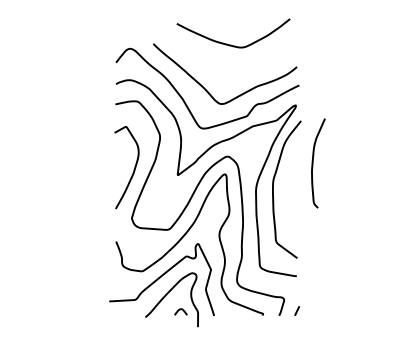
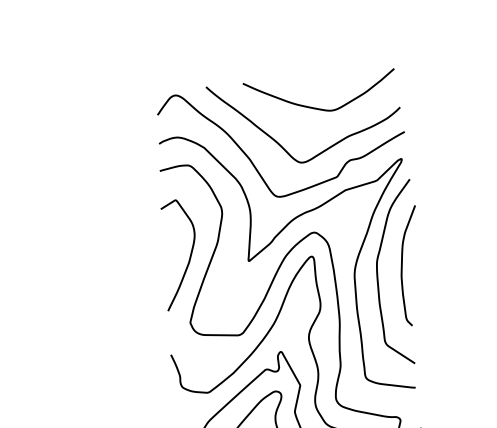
curve: (231, 44) -> (317, 107), moved
curve: (313, 163) -> (403, 266), moved

